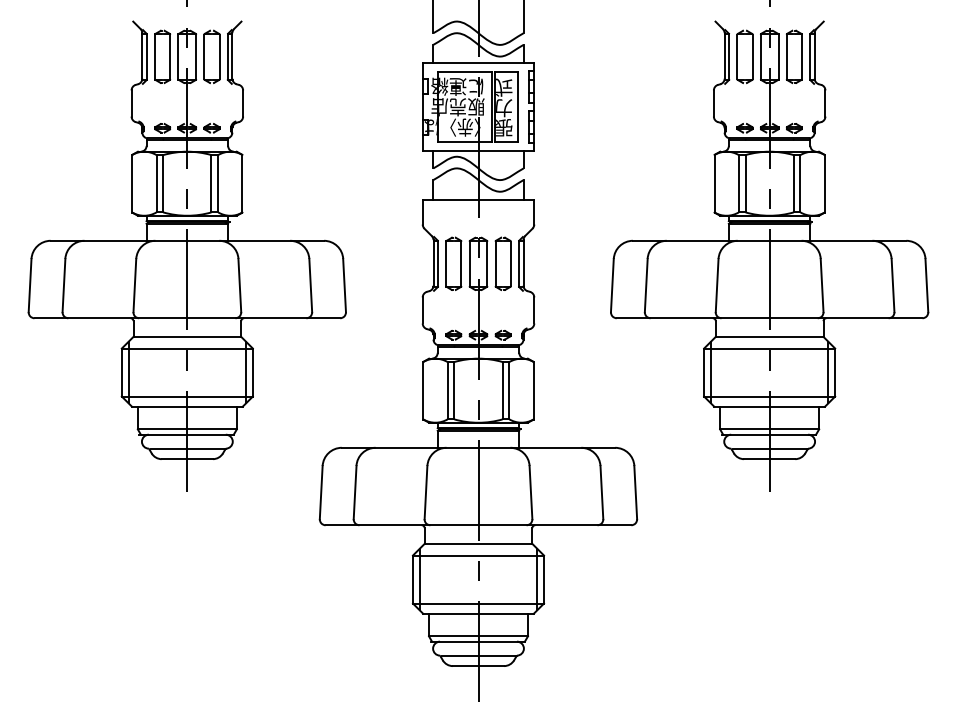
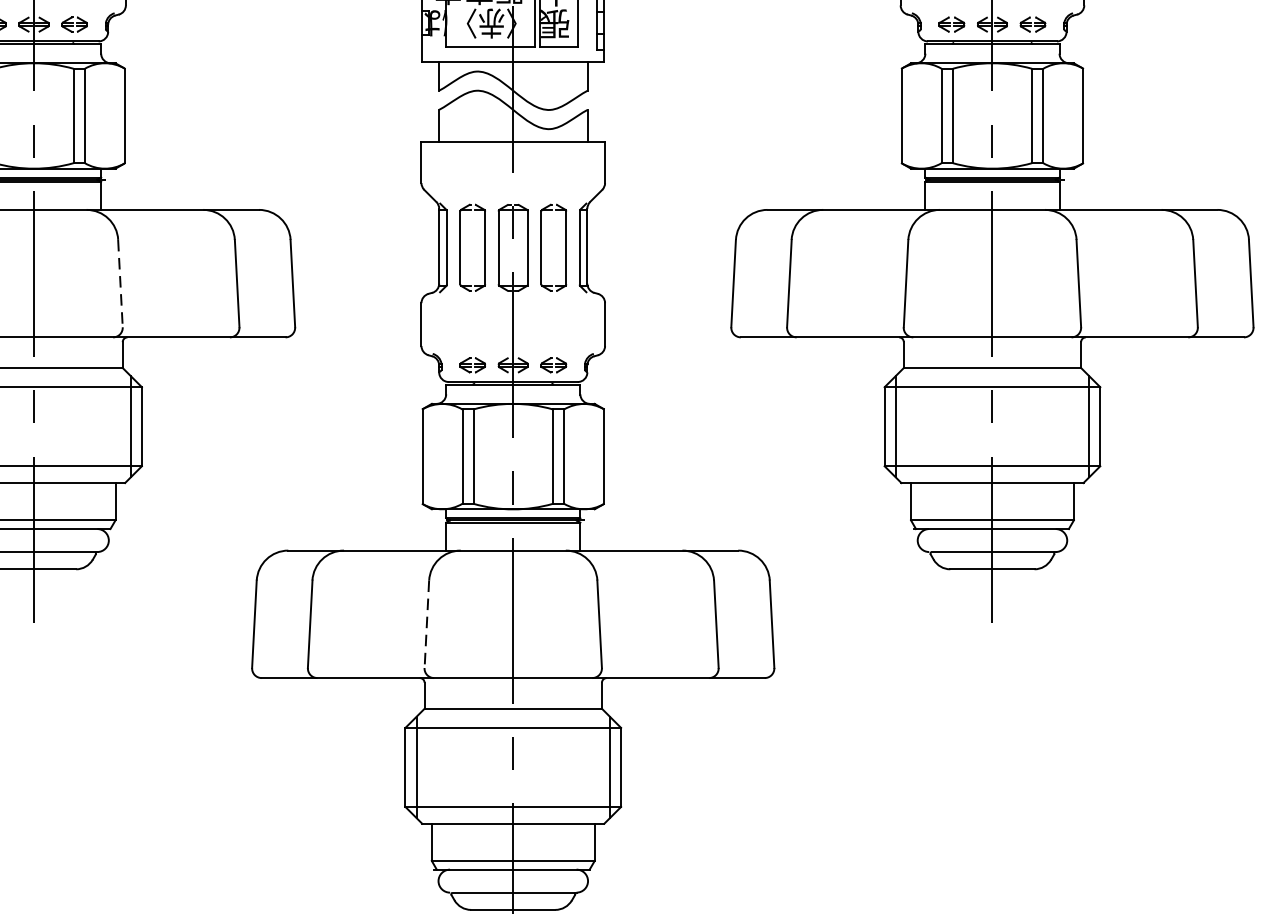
line: (239, 285) -> (119, 283), solid -> dashed
line: (426, 492) -> (427, 624), solid -> dashed

